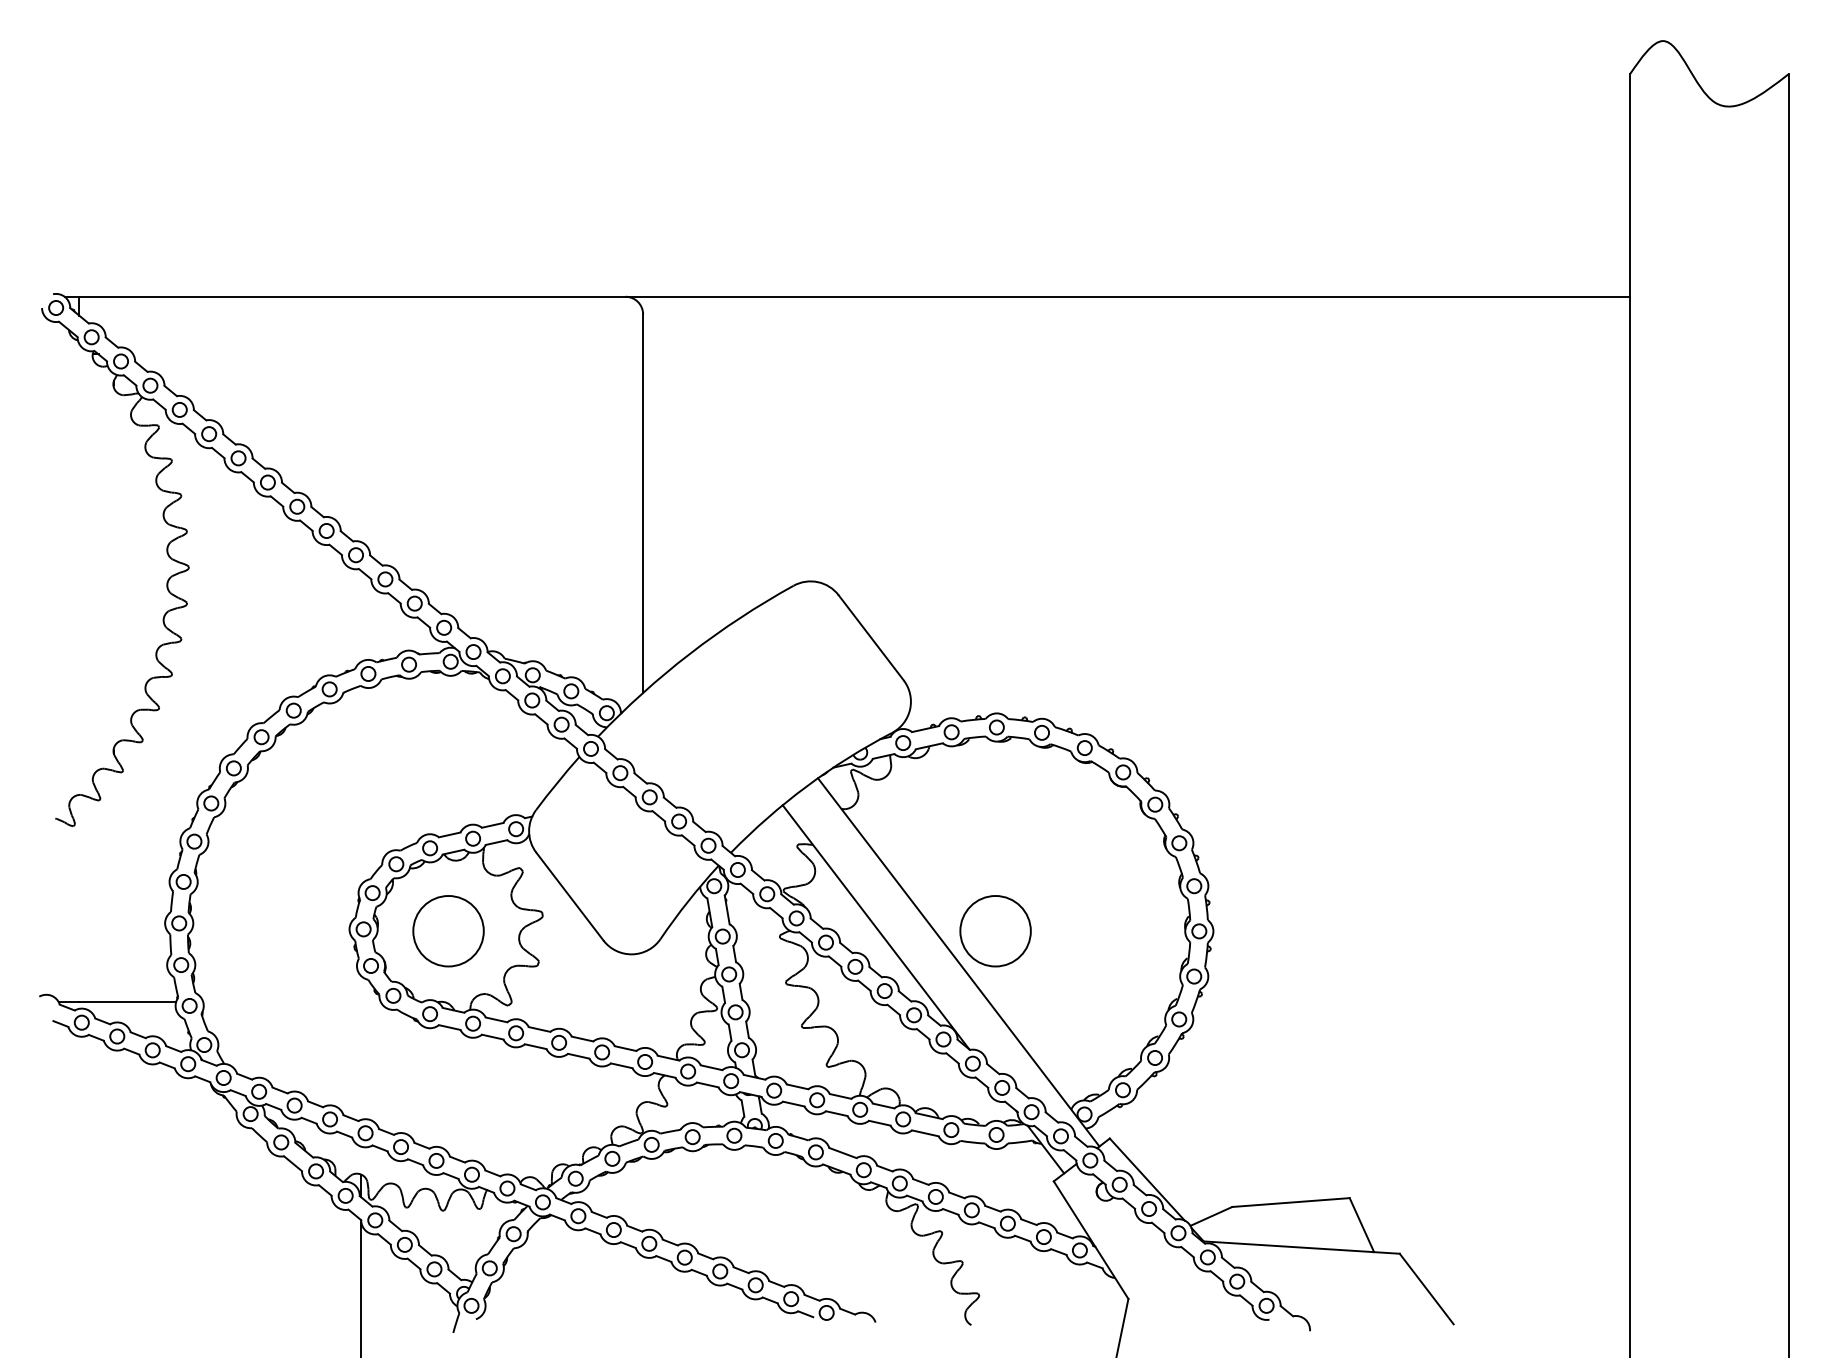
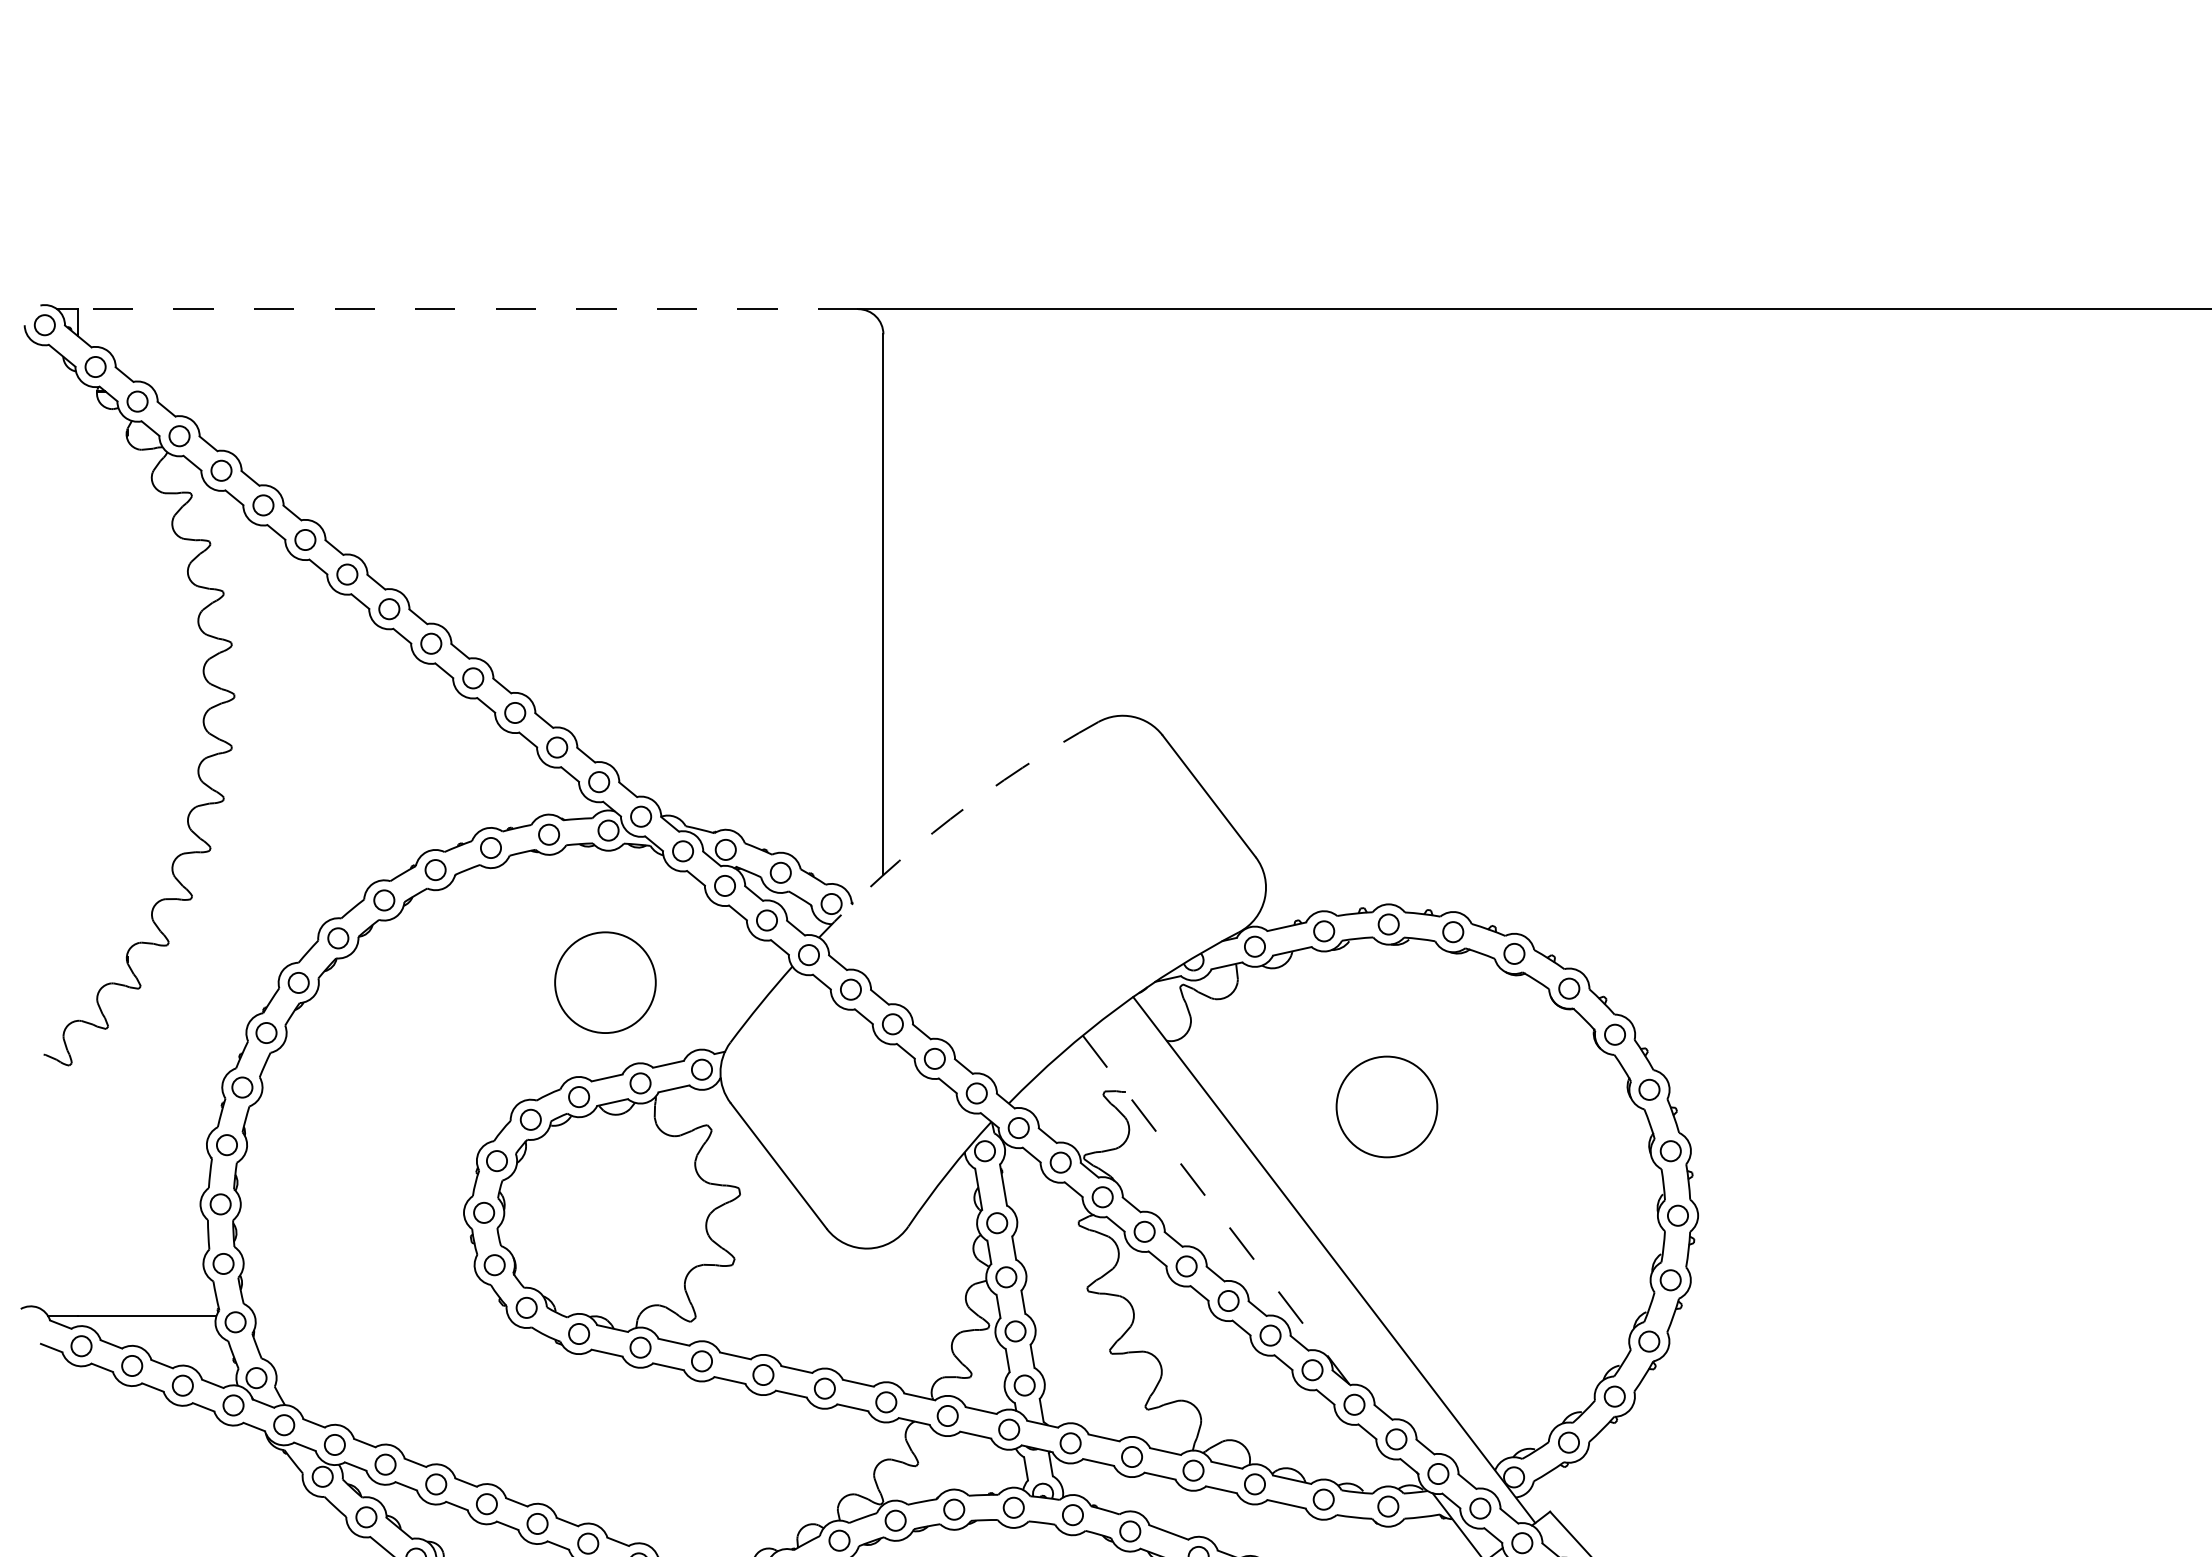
line: (351, 296) -> (466, 308), solid -> dashed
arc: (690, 653) -> (951, 818), solid -> dashed
line: (876, 927) -> (1216, 1210), solid -> dashed
circle: (448, 931) -> (605, 983), moved
circle: (995, 931) -> (1386, 1107), moved

